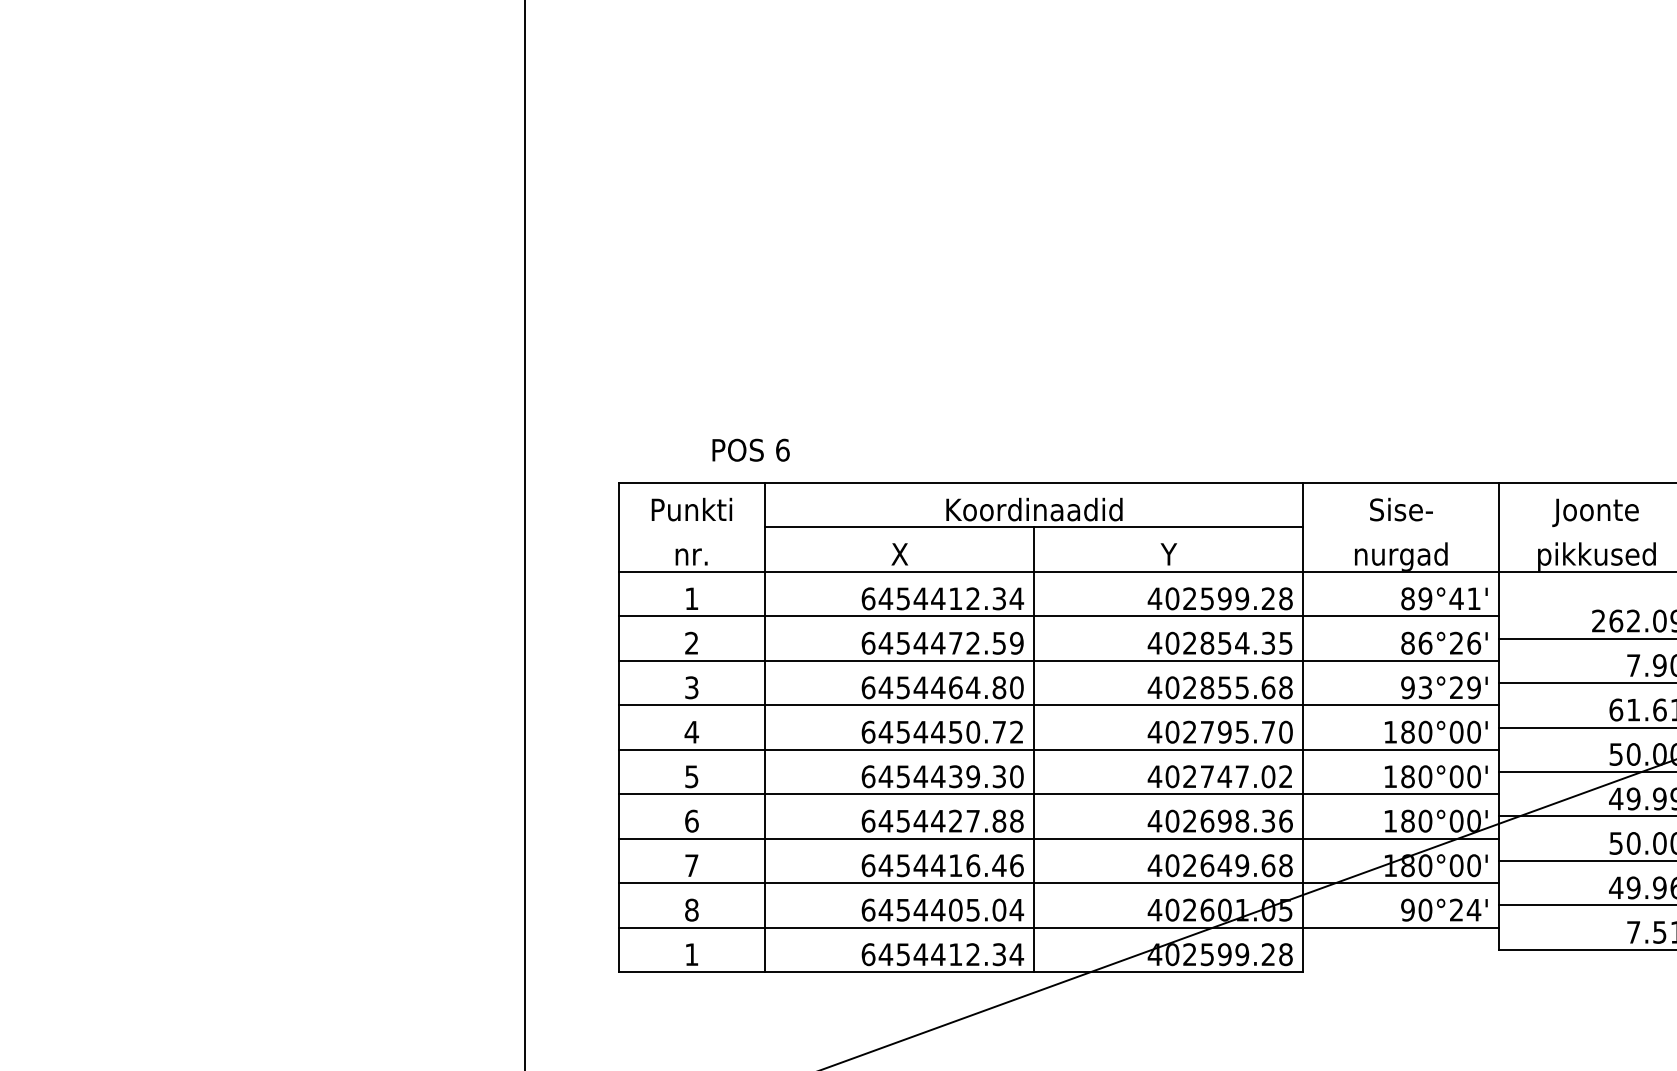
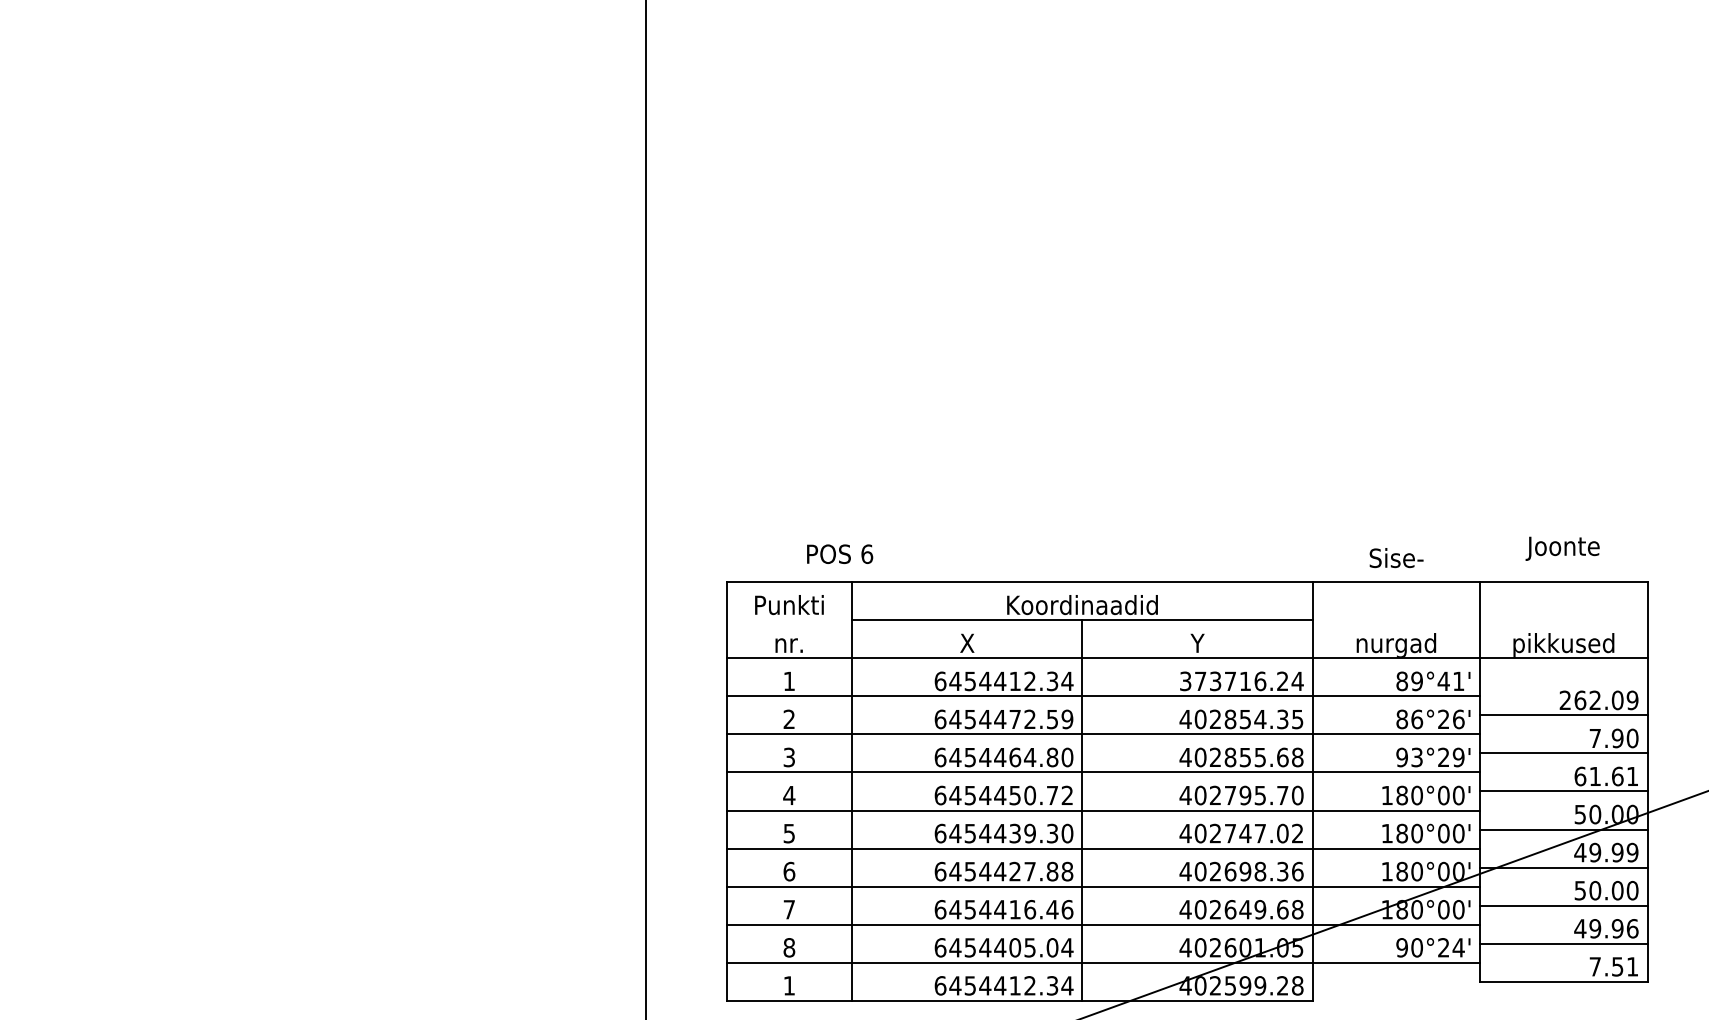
text: (1401, 510) -> (1396, 558), moved
text: (1595, 512) -> (1562, 548), moved
text: (1220, 598) -> (1241, 681), 402599.28 -> 373716.24

